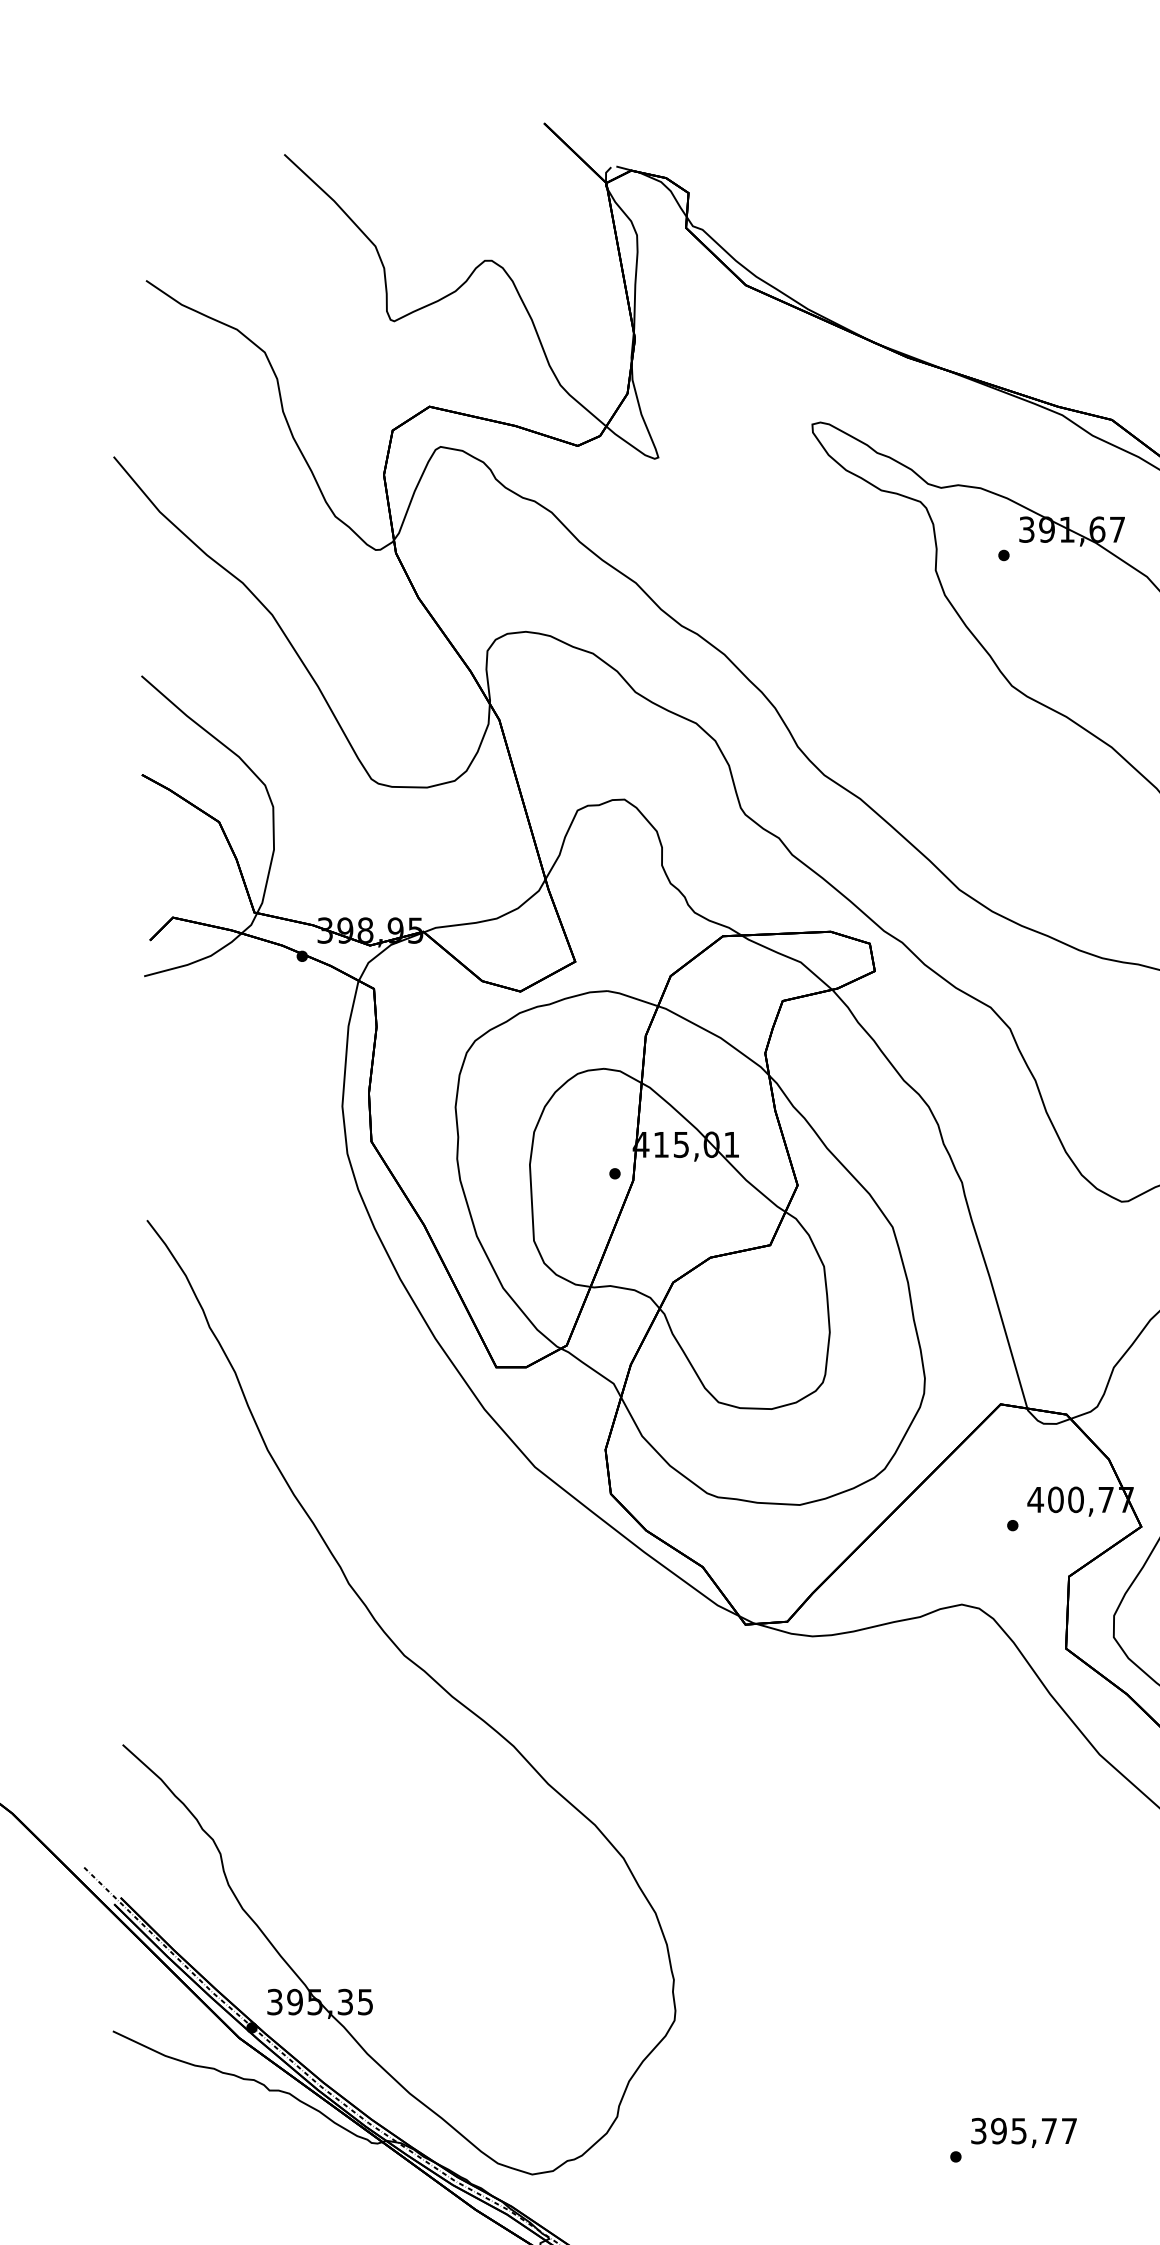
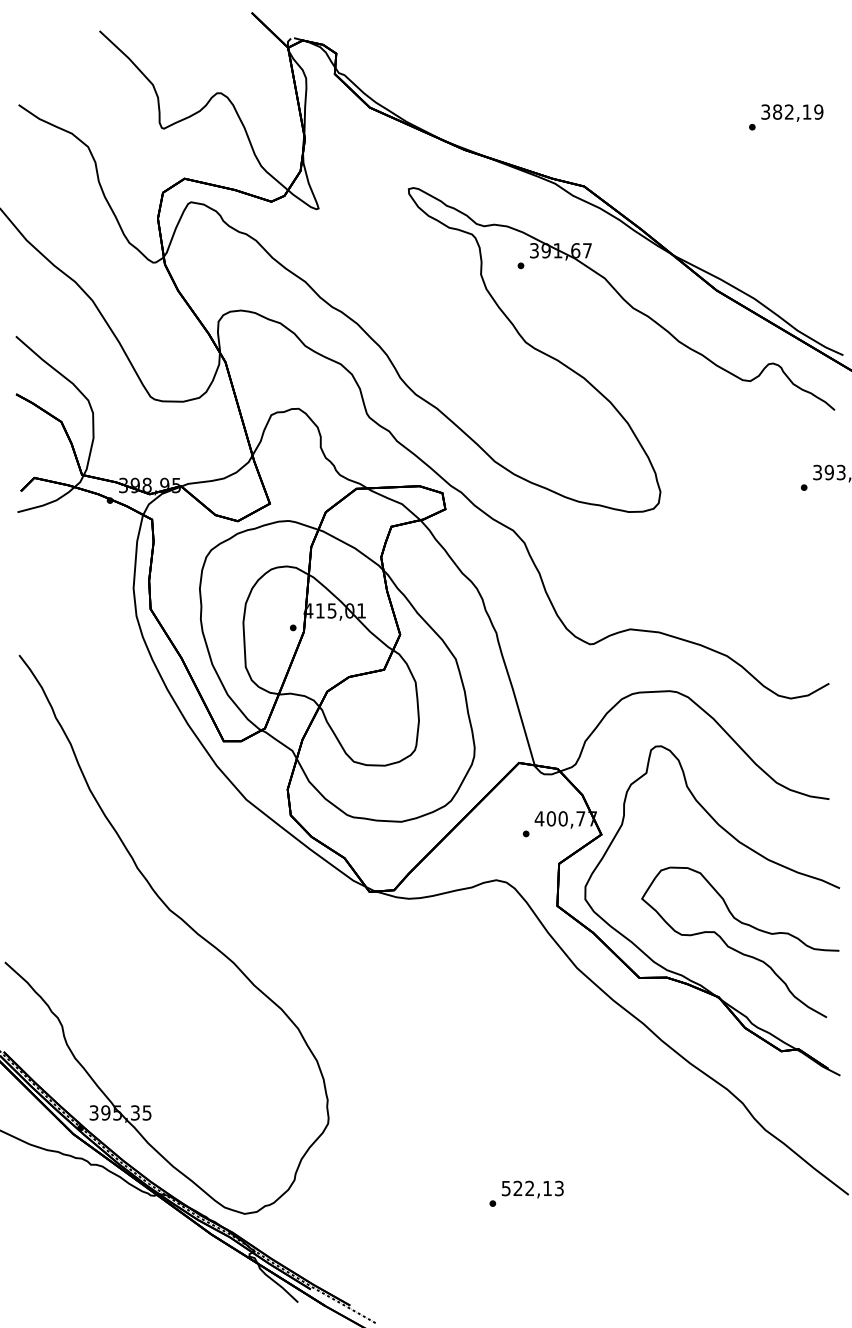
text: (1023, 2131) -> (532, 1188), 395,77 -> 522,13

